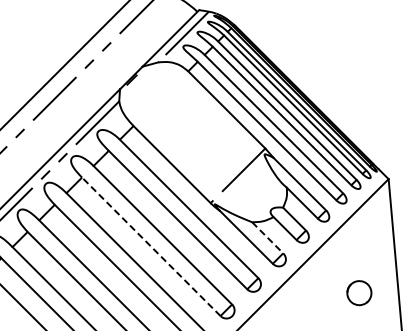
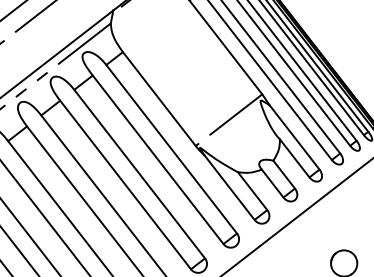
line: (268, 238) -> (253, 192), dashed -> solid
line: (151, 246) -> (125, 184), dashed -> solid

